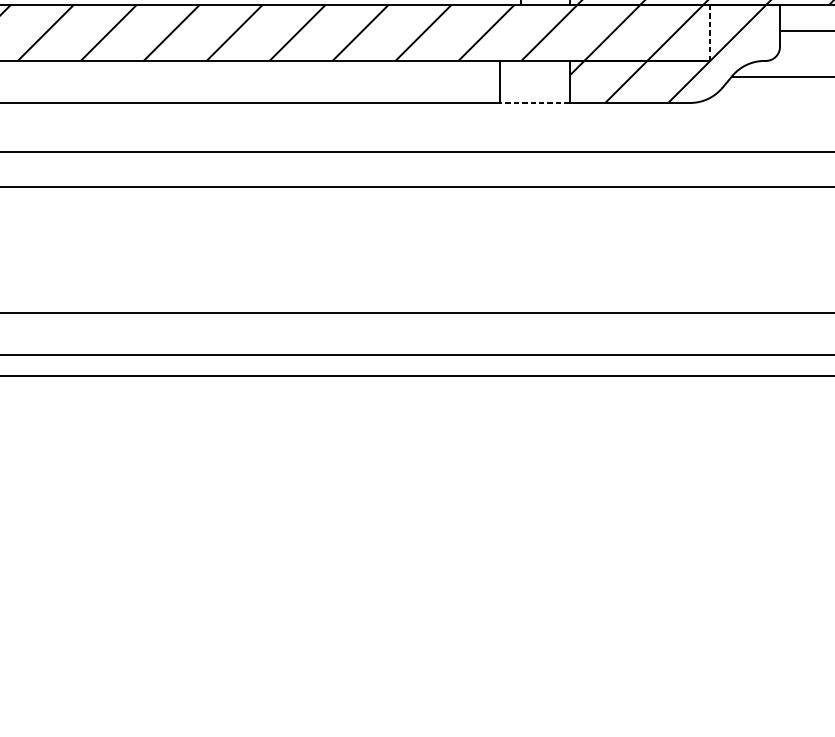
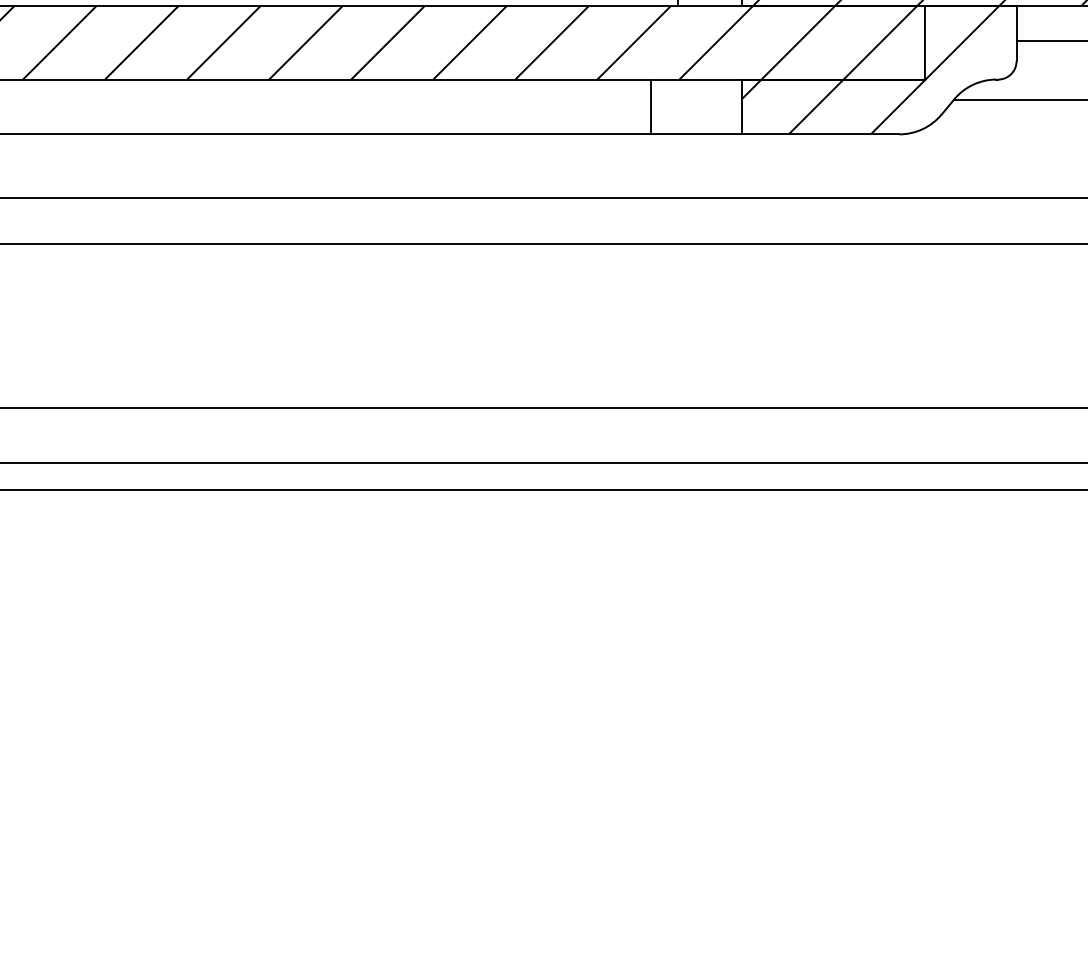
line: (710, 33) -> (925, 43), dashed -> solid
line: (534, 103) -> (696, 134), dashed -> solid

